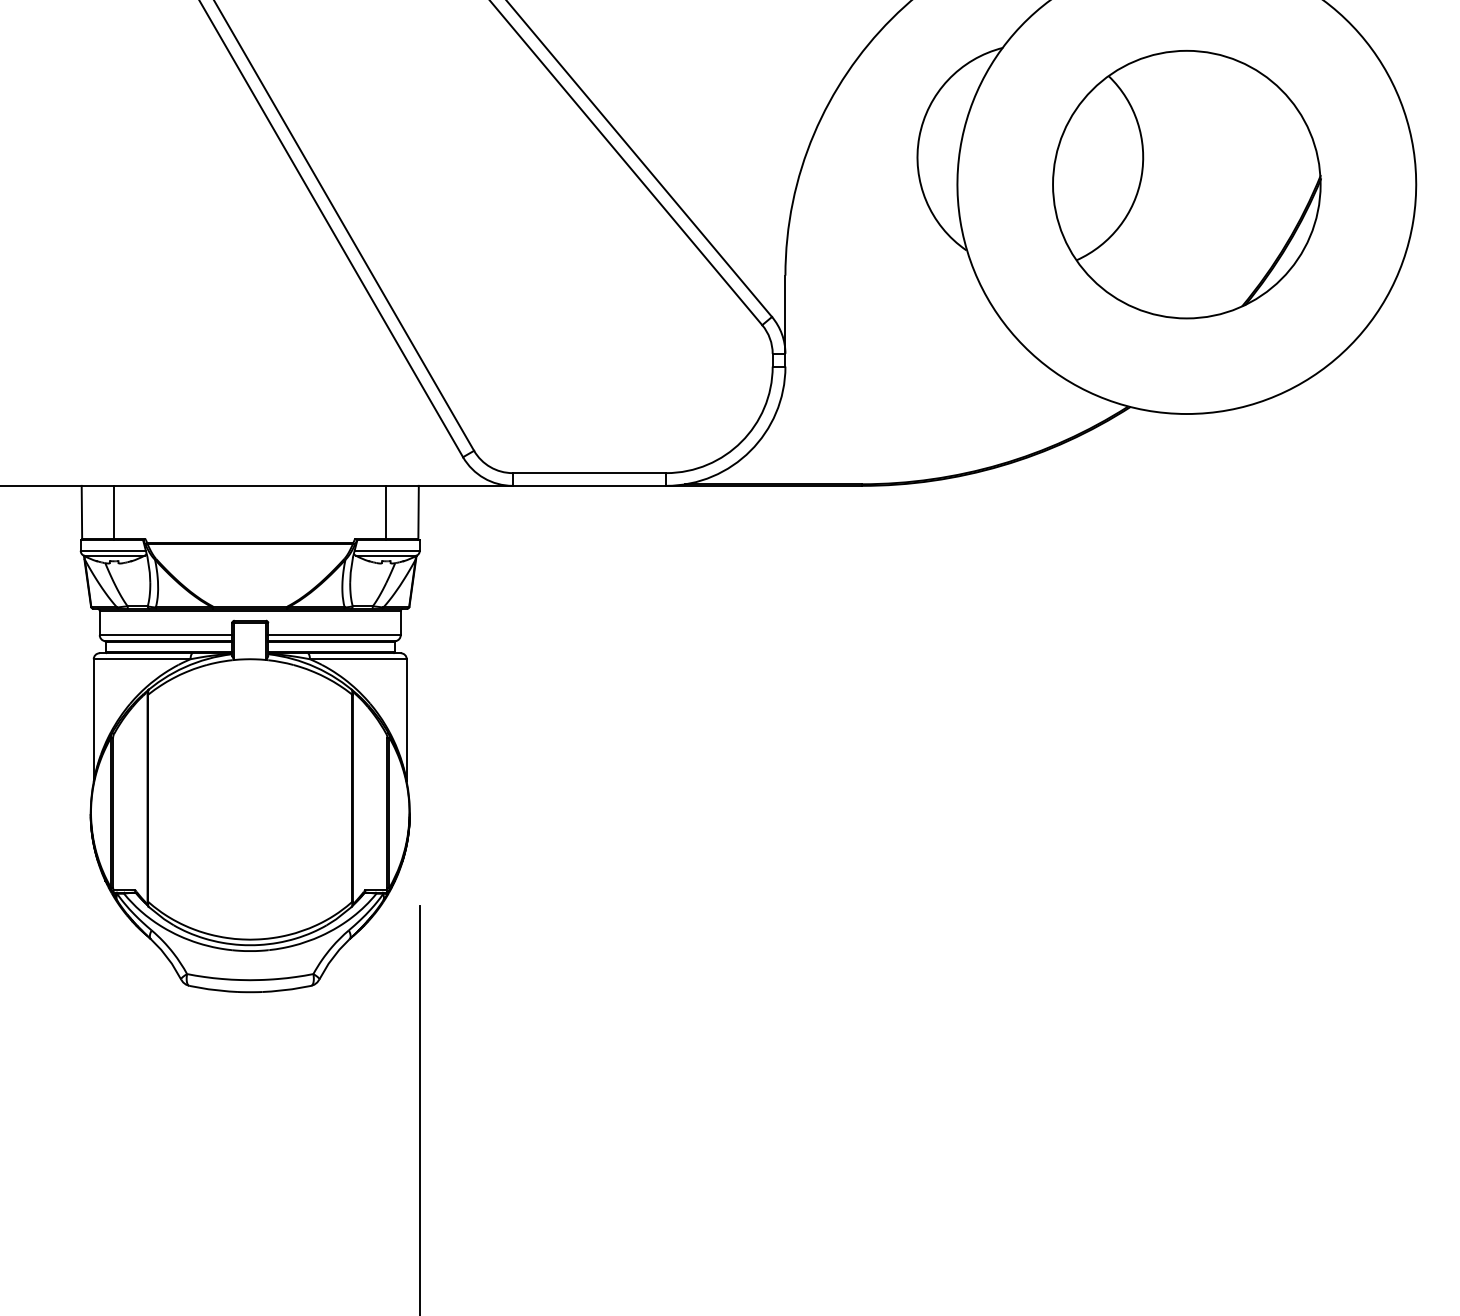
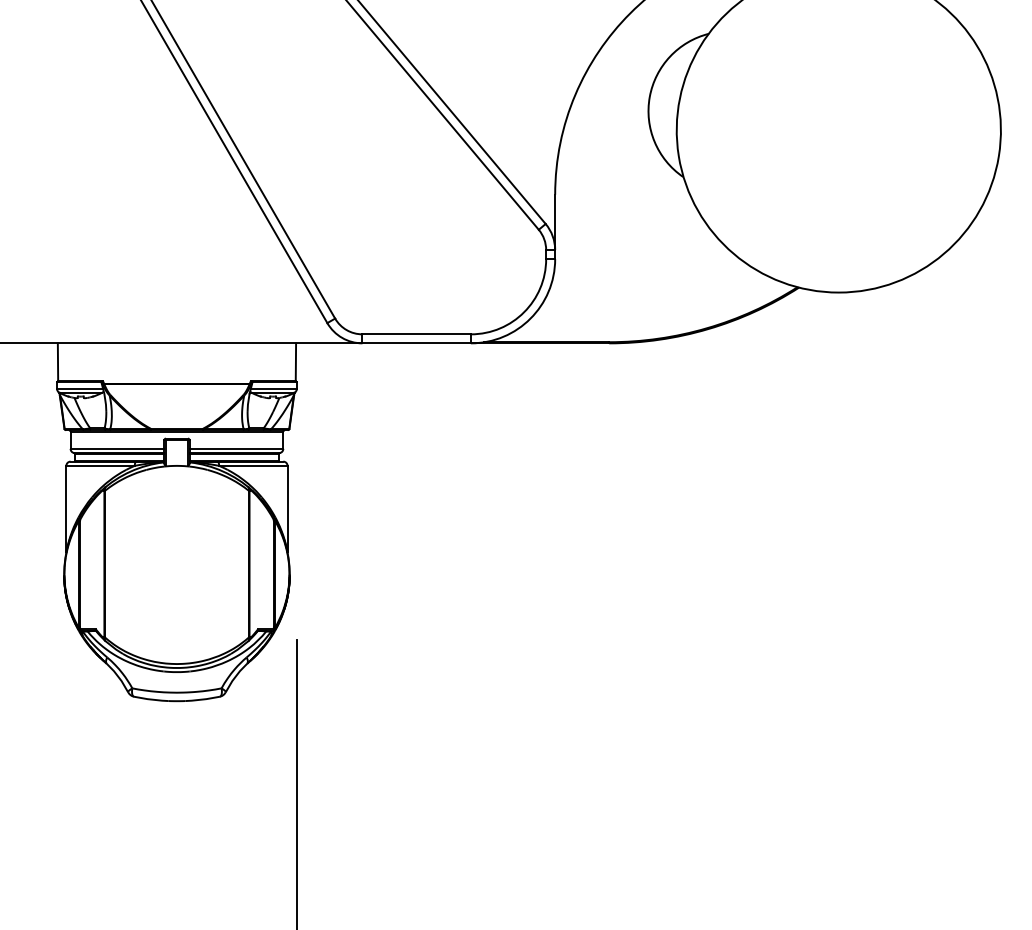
part: (1186, 184) -> (838, 130), removed
line: (114, 512) -> (81, 362), removed
line: (386, 512) -> (273, 362), removed

